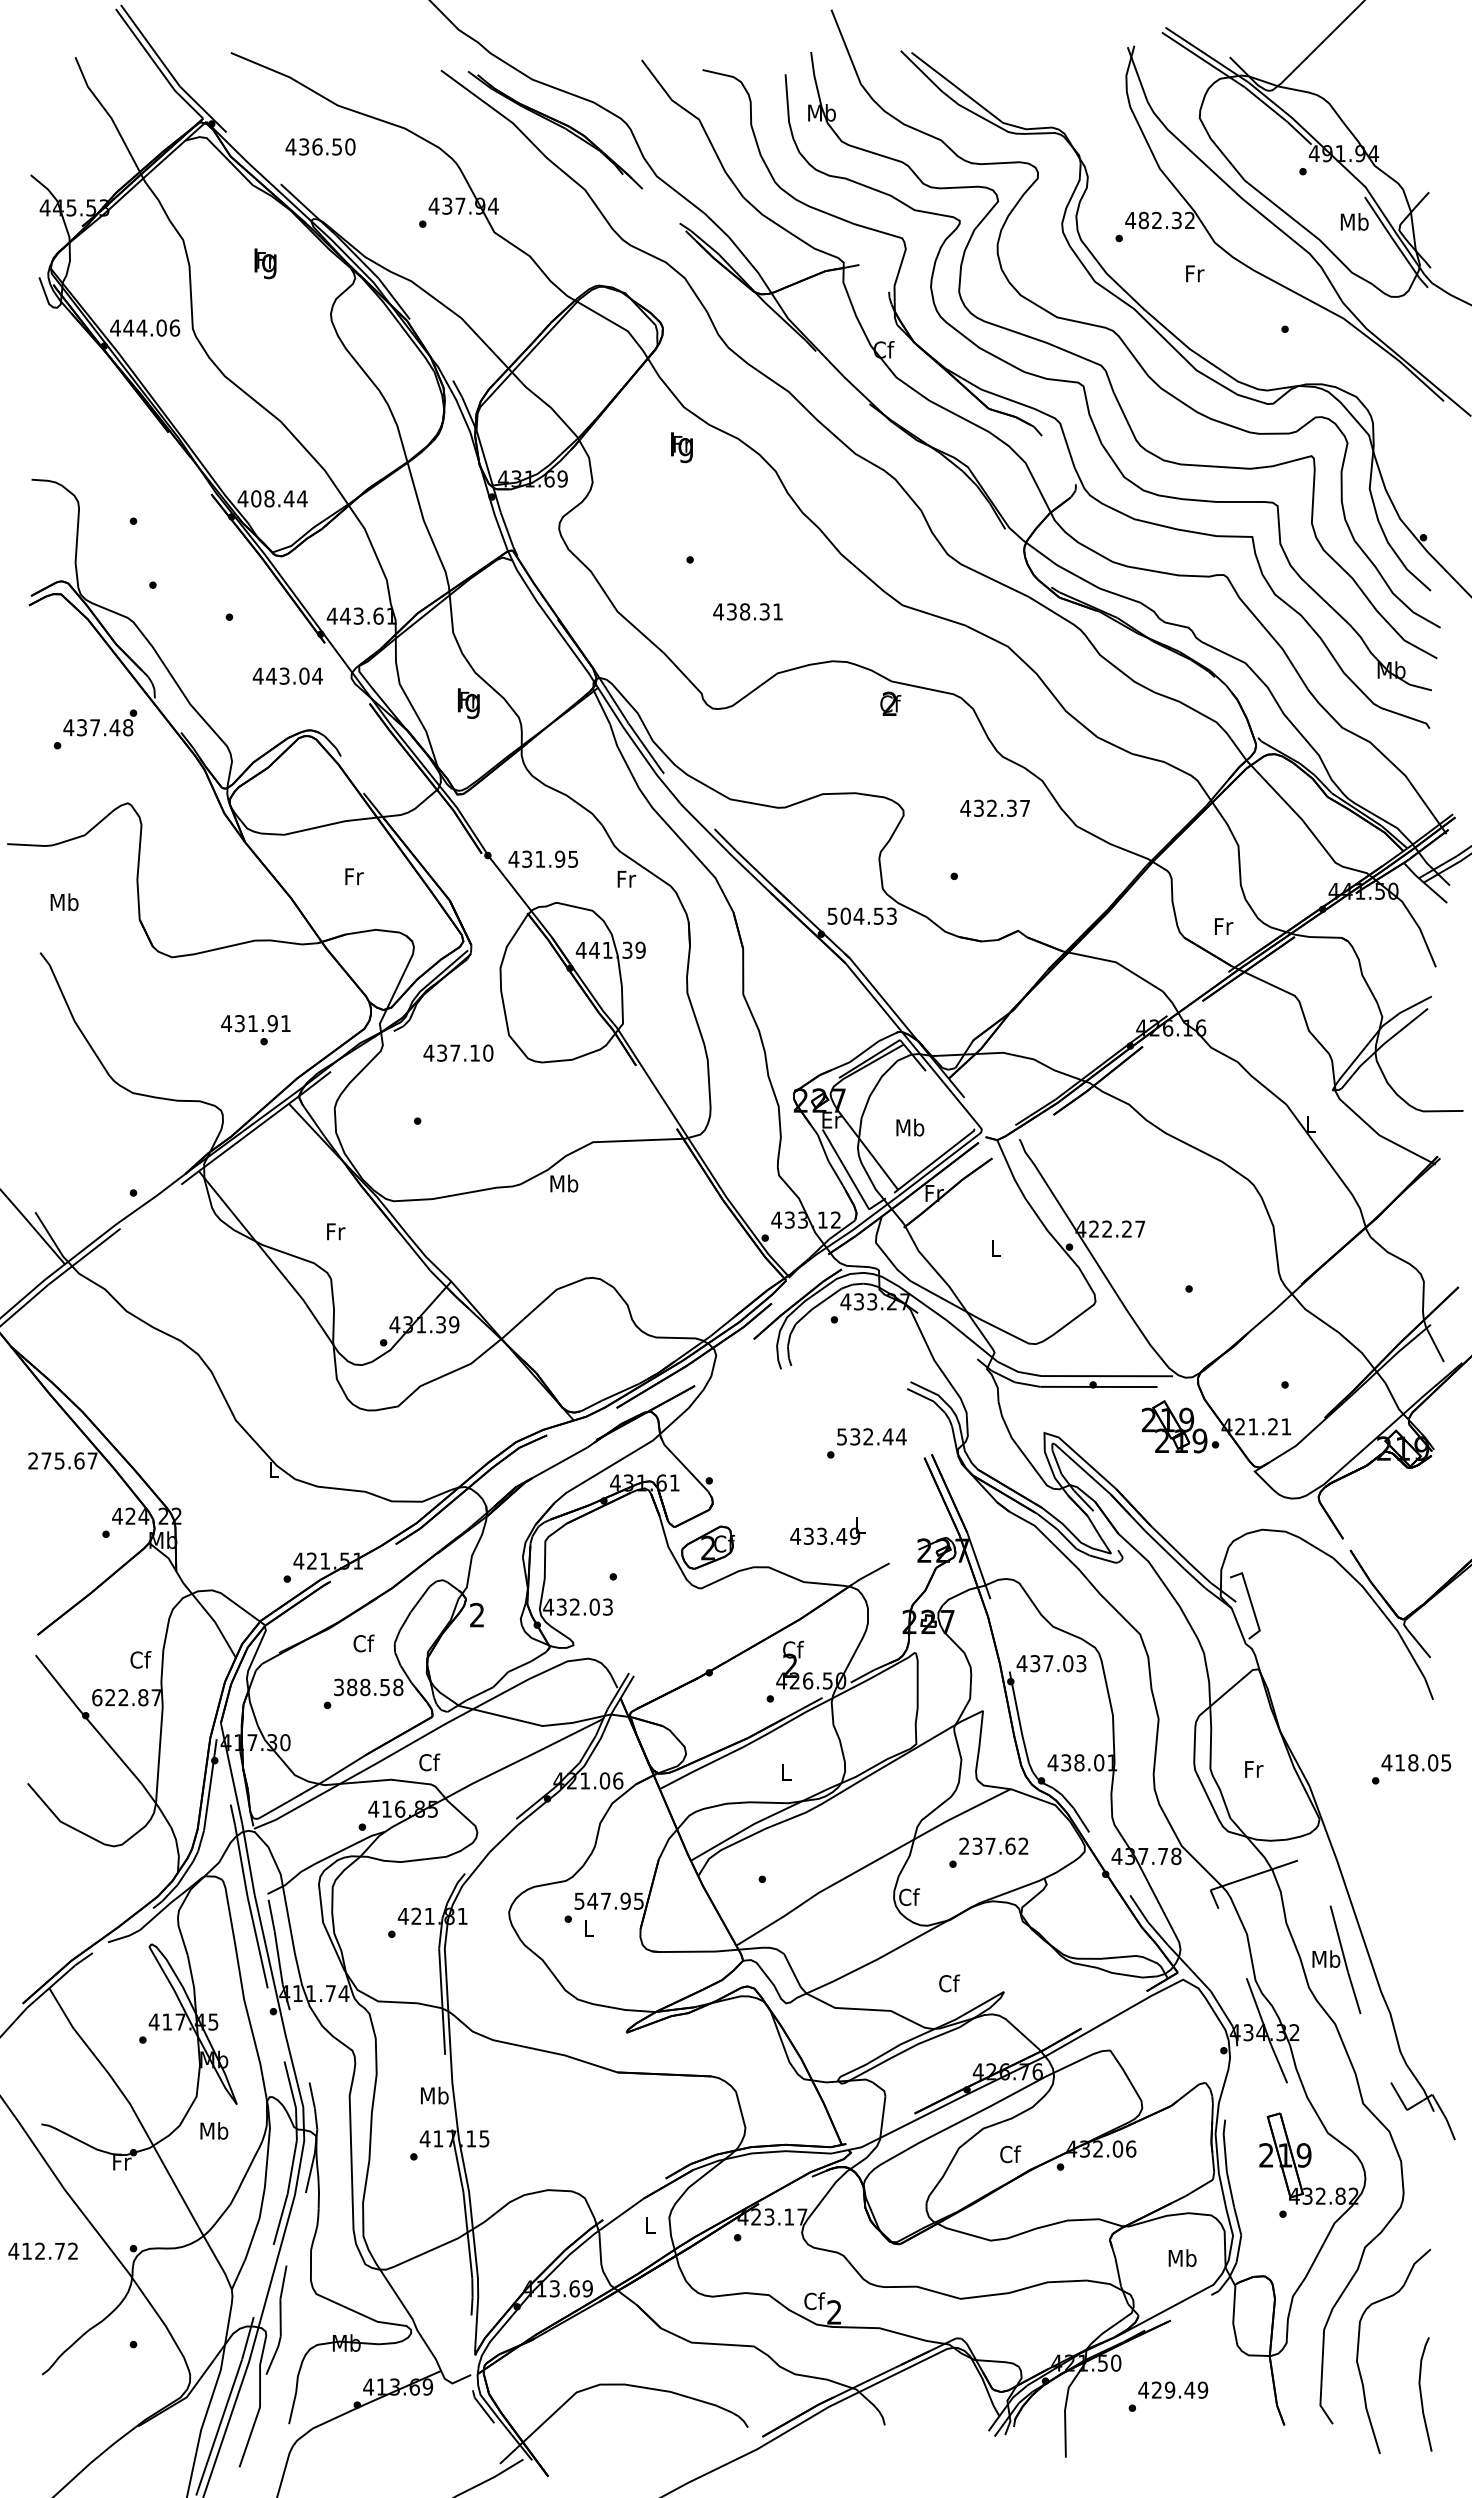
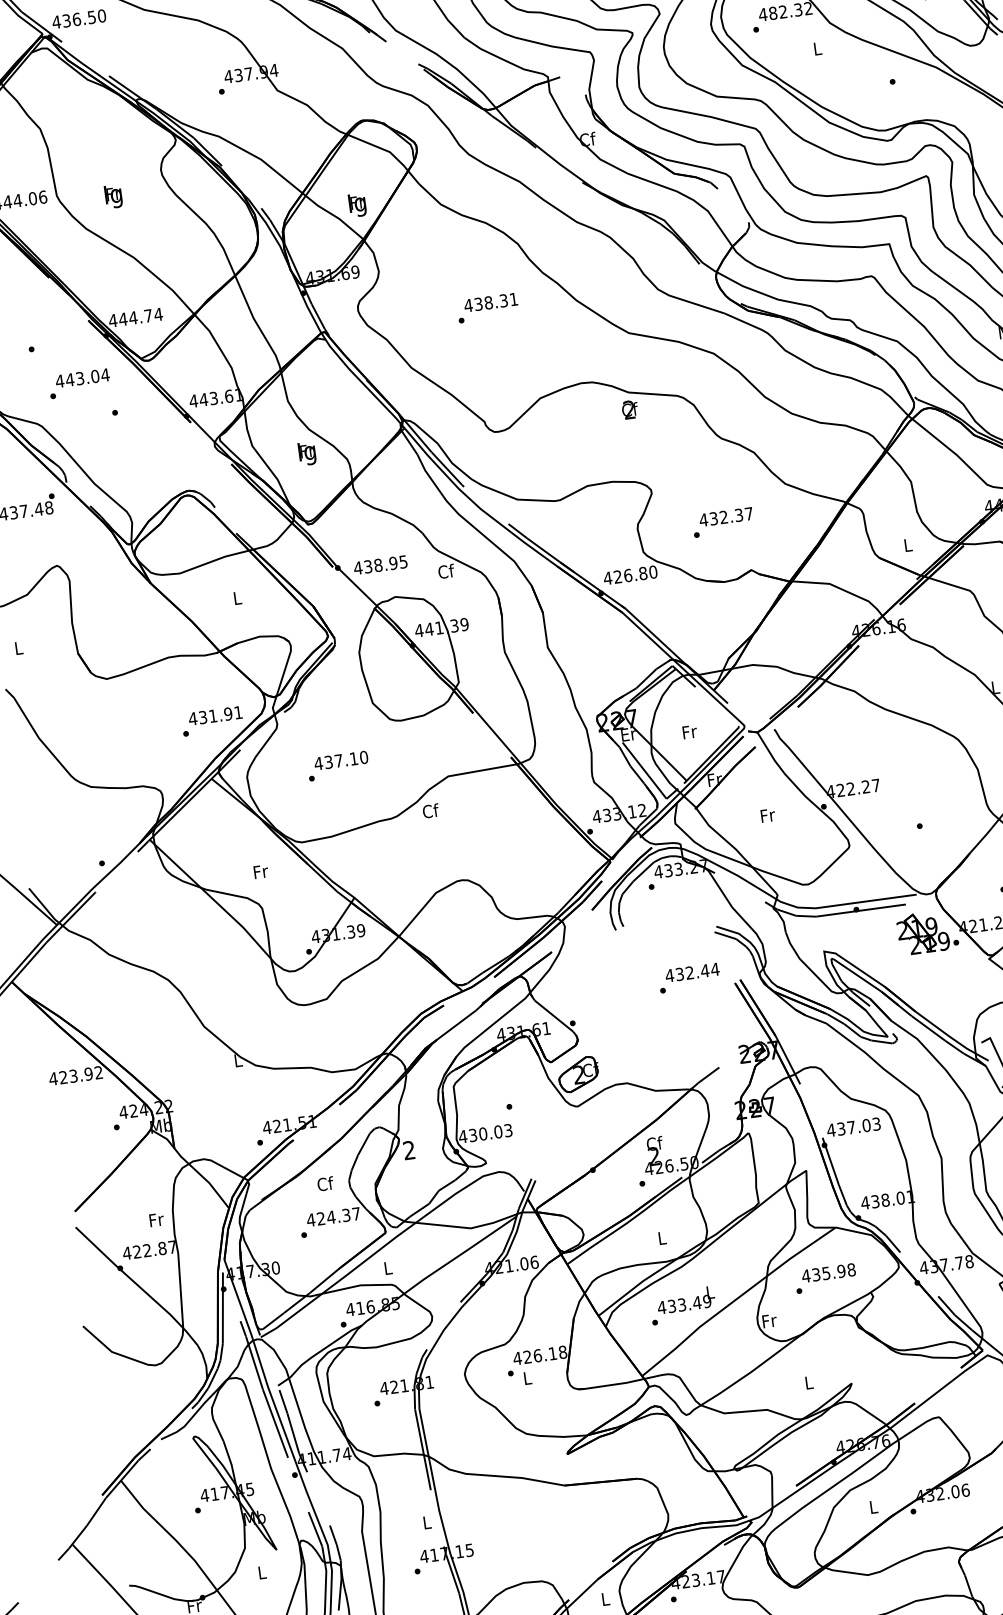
text: (320, 146) -> (79, 18), moved
text: (265, 263) -> (113, 196), moved
text: (1195, 273) -> (818, 48), Fr -> L
text: (681, 447) -> (357, 205), moved
text: (272, 498) -> (135, 317), 408.44 -> 444.74
text: (747, 611) -> (490, 302), moved
text: (287, 675) -> (82, 377), moved
text: (994, 807) -> (725, 516), moved
text: (540, 858) -> (378, 564), 431.95 -> 438.95
text: (354, 876) -> (237, 598), Fr -> L
text: (626, 878) -> (446, 571), Fr -> Cf
text: (64, 902) -> (18, 648), Mb -> L
text: (862, 915) -> (630, 574), 504.53 -> 426.80
text: (1224, 926) -> (908, 545), Fr -> L
text: (255, 1023) -> (215, 715), moved
text: (458, 1052) -> (341, 760), moved
text: (910, 1127) -> (689, 731), Mb -> Fr
text: (564, 1183) -> (430, 810), Mb -> Cf
text: (996, 1248) -> (768, 815), L -> Fr
text: (841, 1436) -> (669, 975), 532.44 -> 432.44
text: (62, 1460) -> (75, 1075), 275.67 -> 423.92
text: (827, 1530) -> (685, 1299), moved
text: (574, 1606) -> (482, 1133), 432.03 -> 430.03
text: (140, 1659) -> (156, 1219), Cf -> Fr
text: (368, 1687) -> (333, 1217), 388.58 -> 424.37
text: (96, 1697) -> (126, 1253), 622.87 -> 422.87
text: (429, 1762) -> (388, 1268), Cf -> L
text: (993, 1845) -> (828, 1272), 237.62 -> 435.98
text: (909, 1897) -> (769, 1321), Cf -> Fr
text: (608, 1900) -> (539, 1354), 547.95 -> 426.18
text: (949, 1983) -> (809, 1382), Cf -> L
text: (434, 2095) -> (426, 1522), Mb -> L
text: (214, 2130) -> (262, 1572), Mb -> L
text: (1010, 2154) -> (873, 1507), Cf -> L

